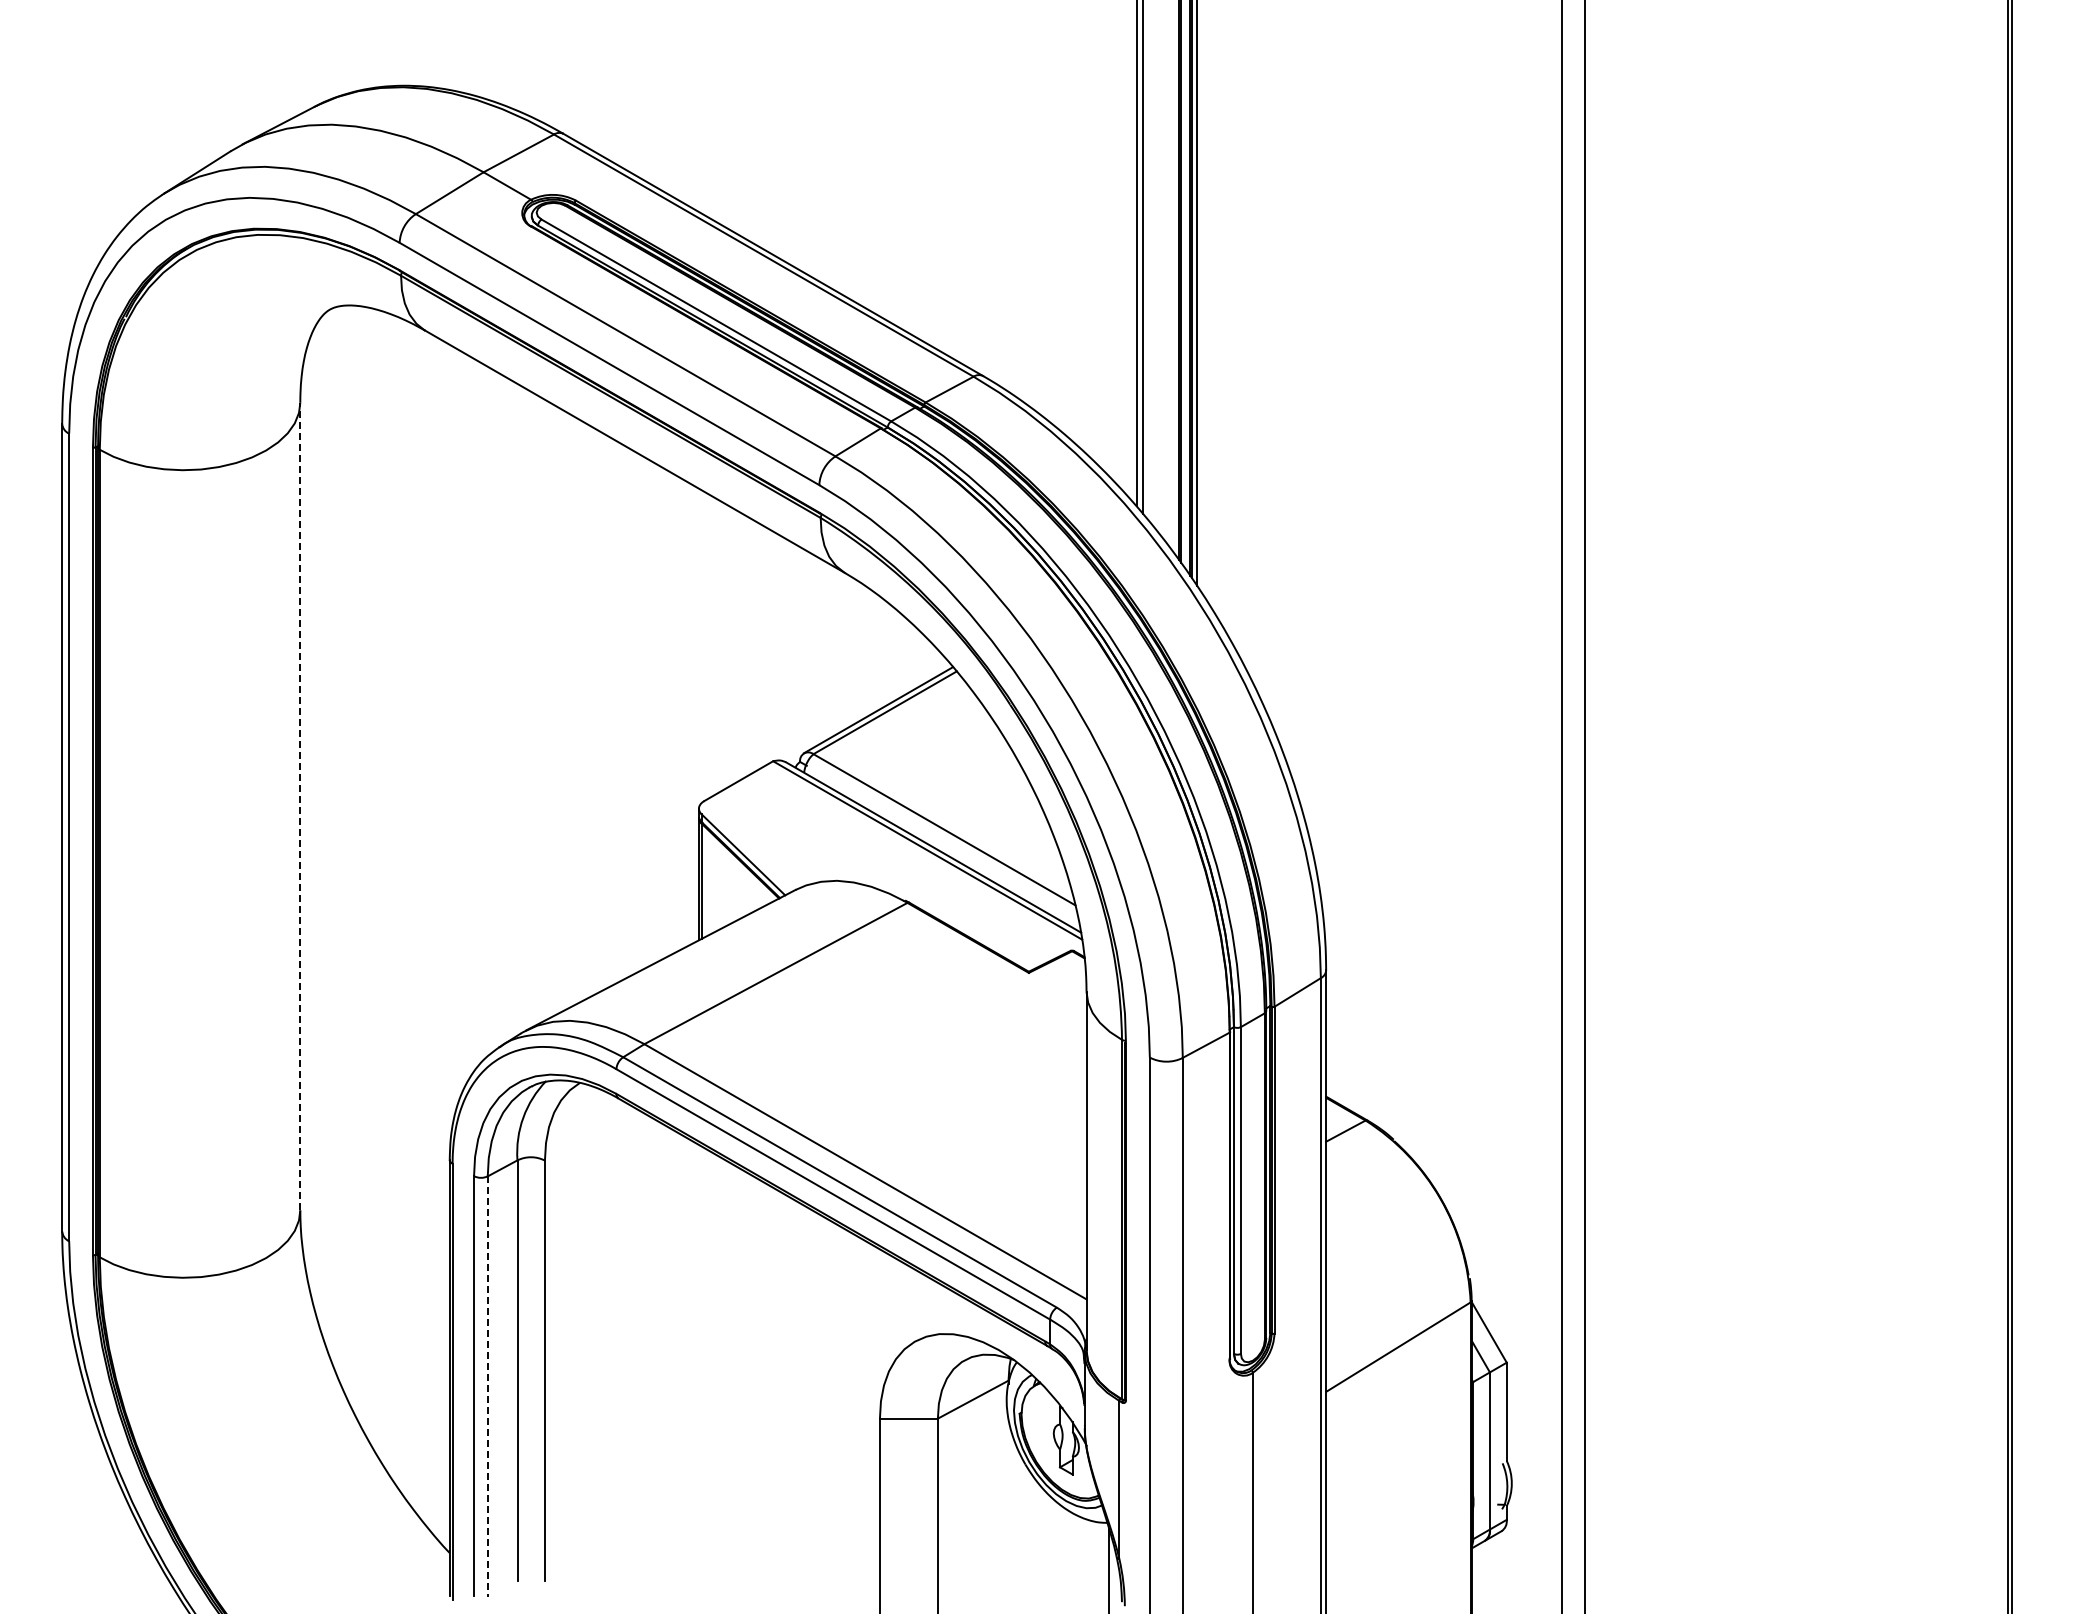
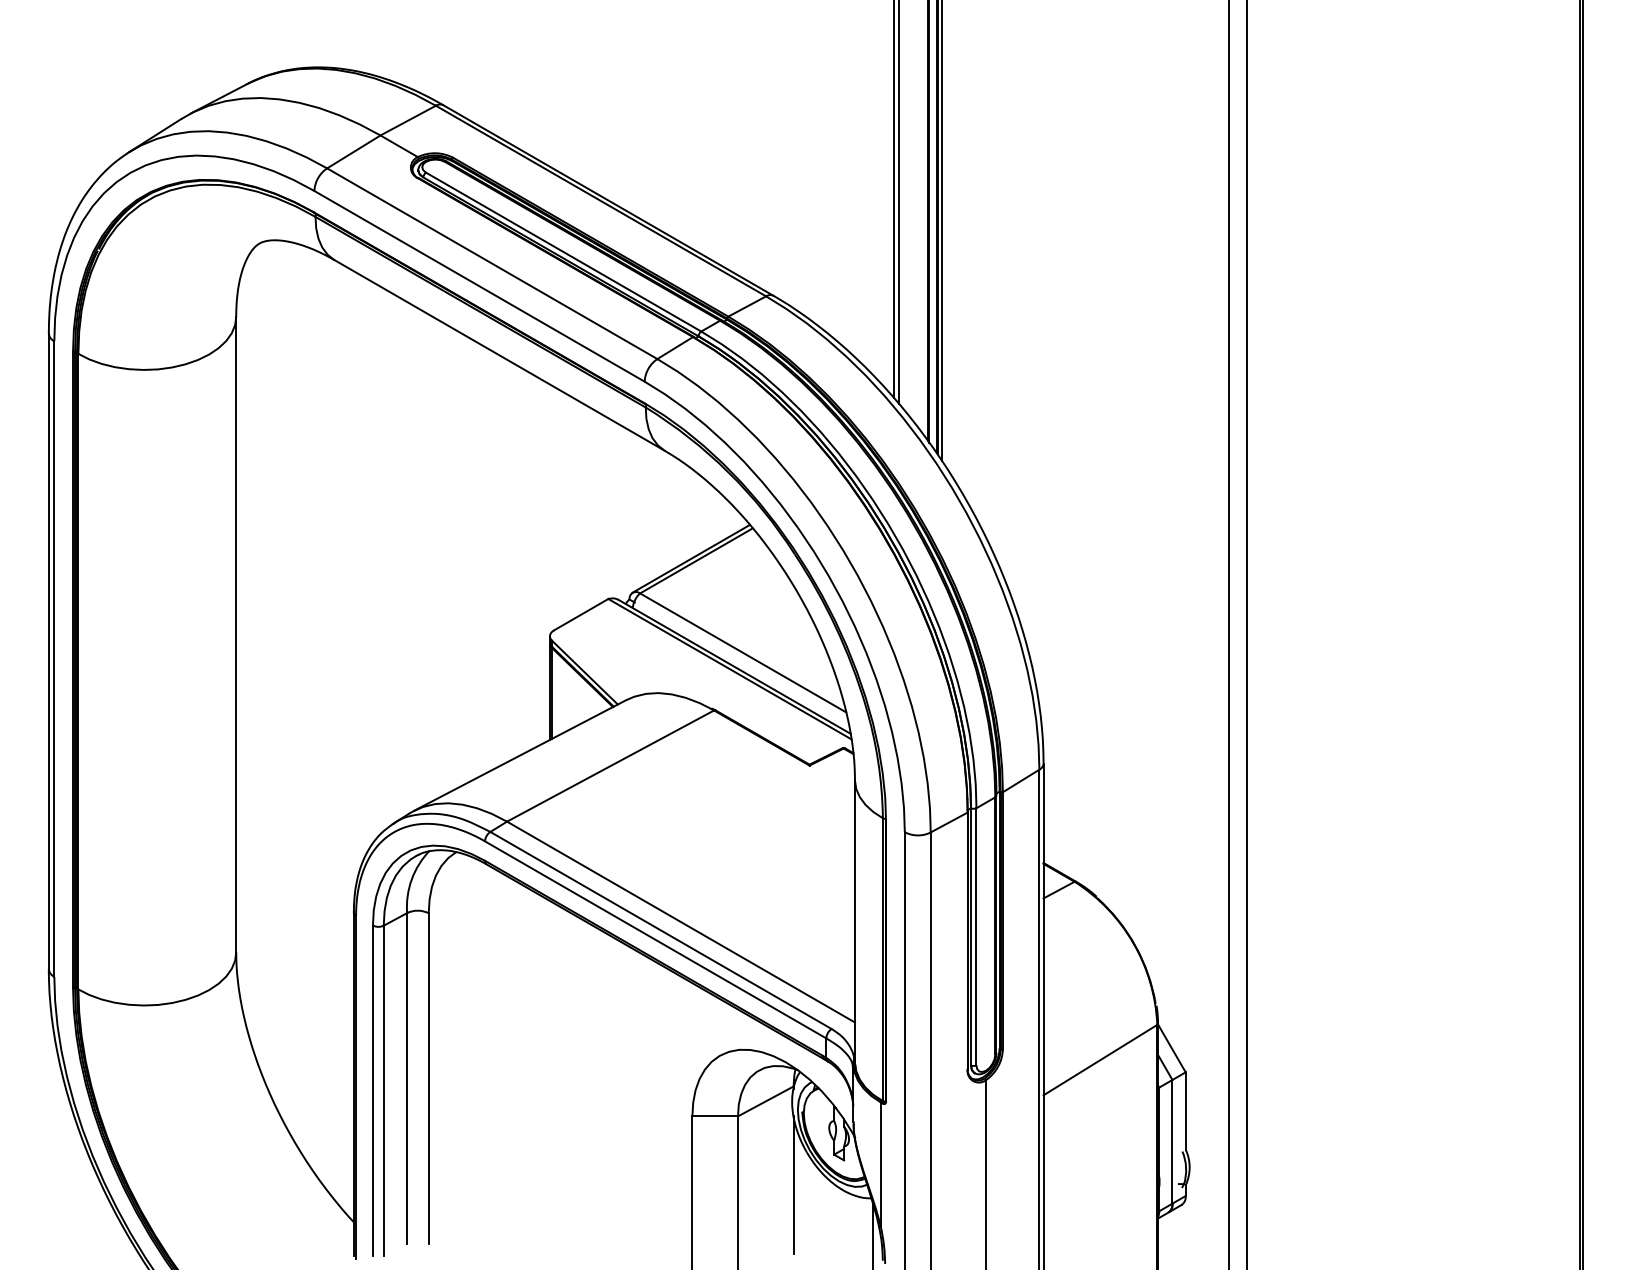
line: (300, 806) -> (236, 634), dashed -> solid
line: (487, 1387) -> (383, 1091), dashed -> solid
line: (1008, 1505) -> (793, 1184), added

